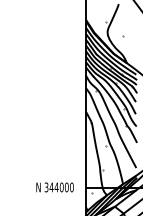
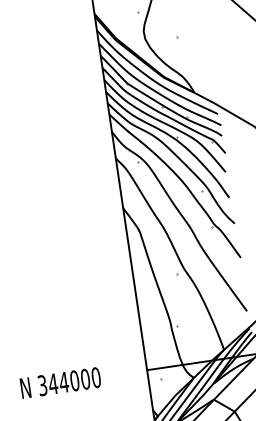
text: (54, 187) -> (59, 383), moved

